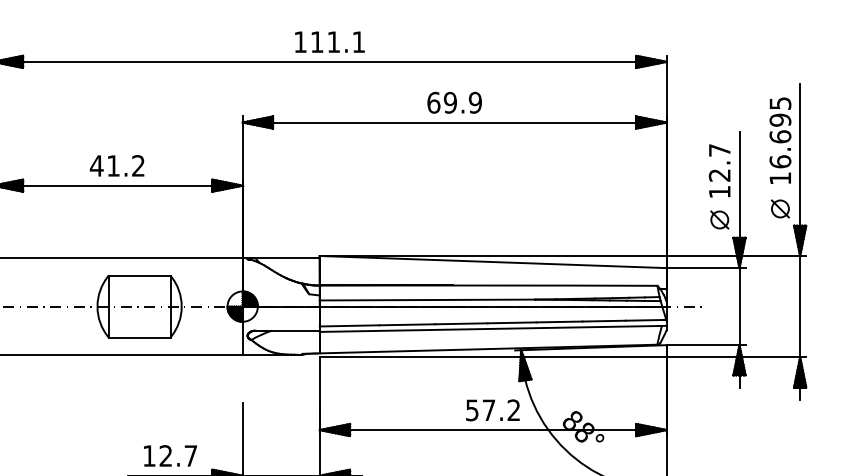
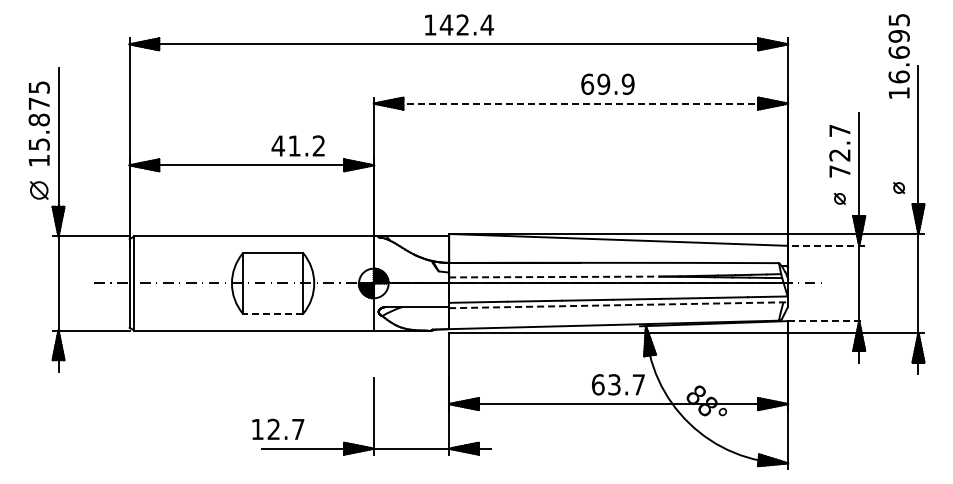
text: (337, 41) -> (466, 24), 111.1 -> 142.4
text: (454, 101) -> (607, 83), moved
line: (455, 122) -> (581, 103), solid -> dashed
text: (779, 140) -> (898, 56), moved
text: (116, 165) -> (297, 145), moved
text: (719, 192) -> (839, 171), 12.7 -> 72.7
part: (779, 208) -> (898, 187), size x0.6
part: (719, 219) -> (839, 198), size x0.6
line: (706, 267) -> (826, 245), solid -> dashed
line: (427, 300) -> (554, 277), solid -> dashed
line: (493, 329) -> (618, 305), solid -> dashed
line: (138, 337) -> (272, 313), solid -> dashed
line: (706, 345) -> (826, 321), solid -> dashed
text: (493, 410) -> (618, 384), 57.2 -> 63.7
text: (170, 455) -> (278, 428), moved

